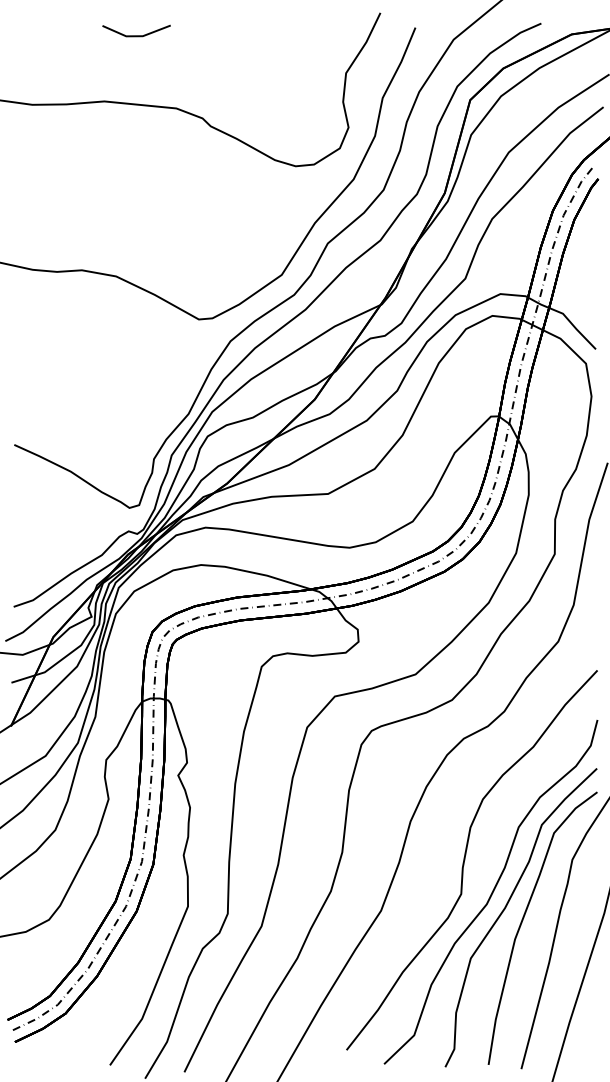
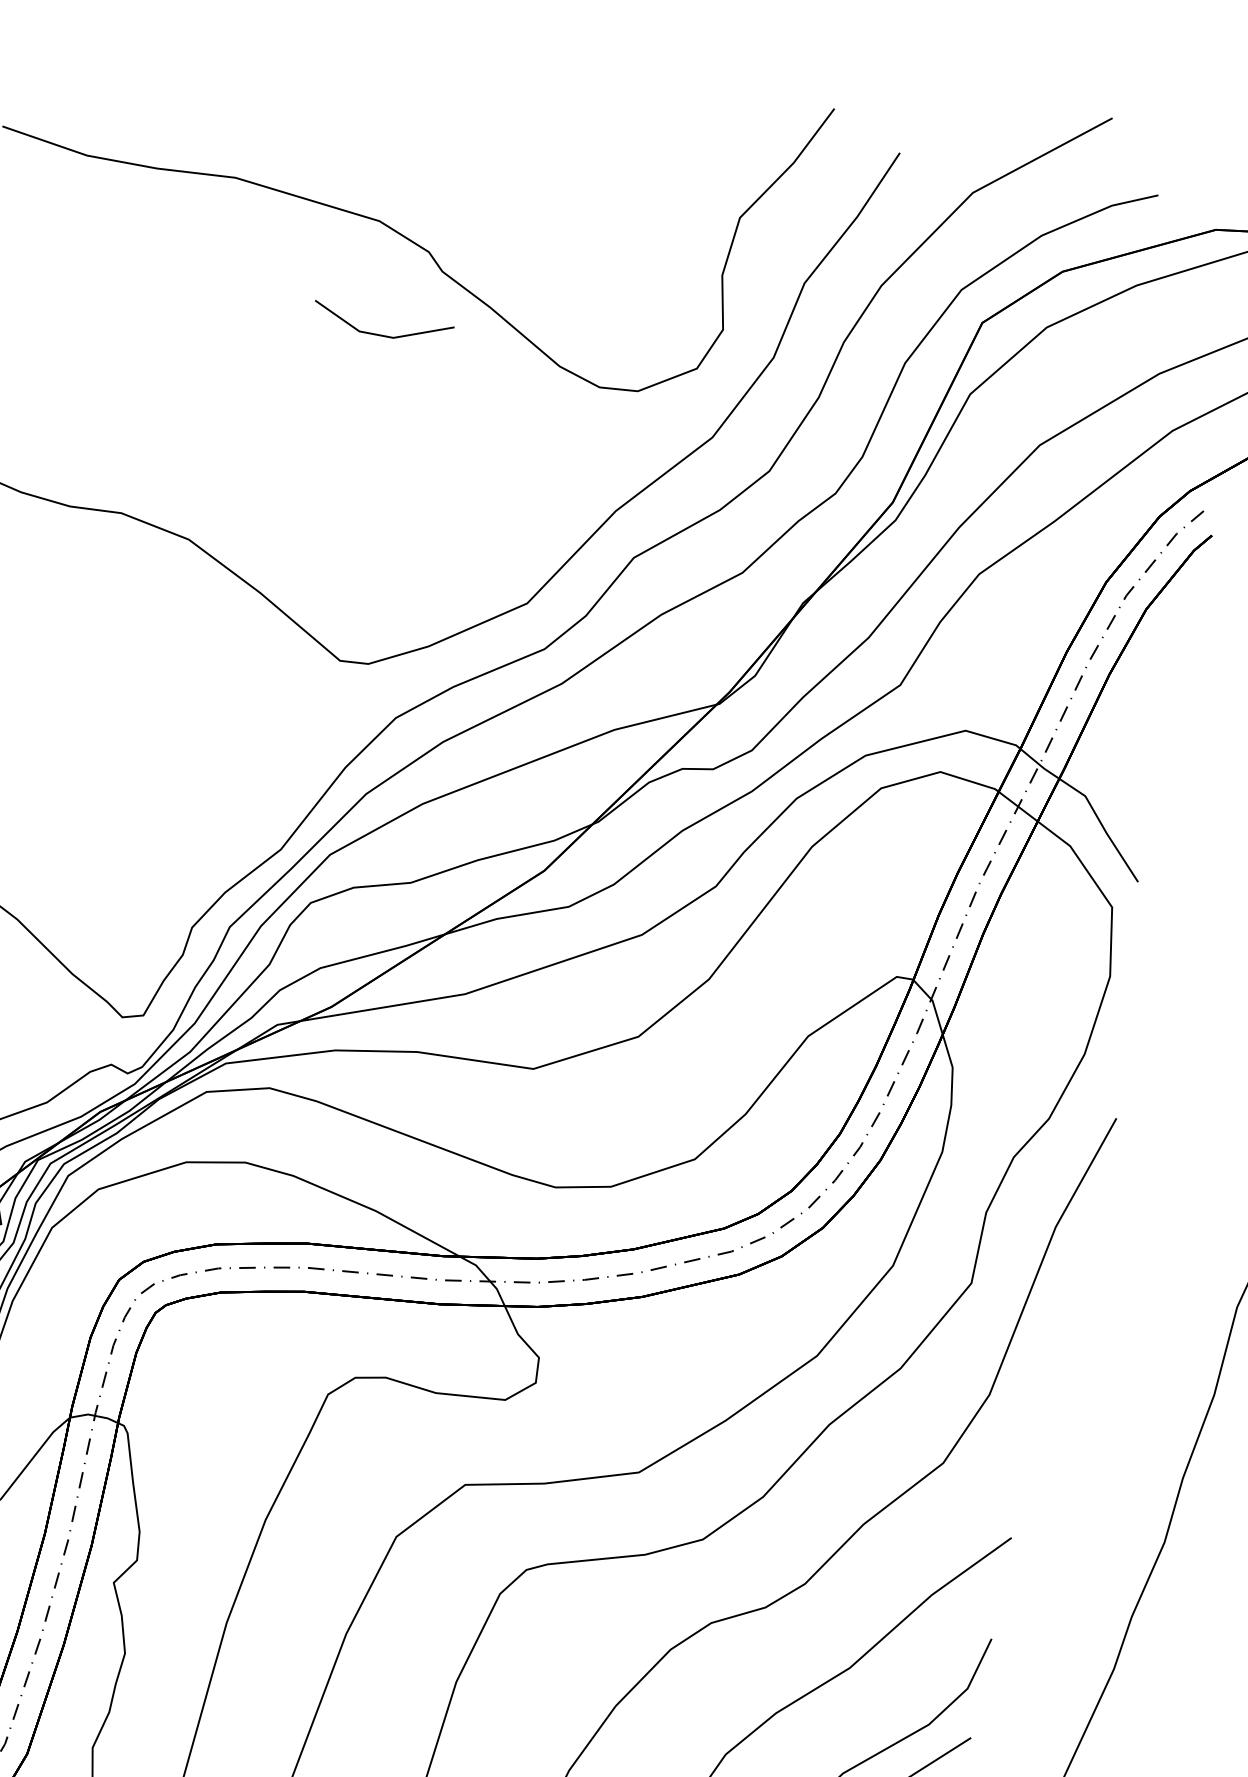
line: (136, 35) -> (380, 333), moved

